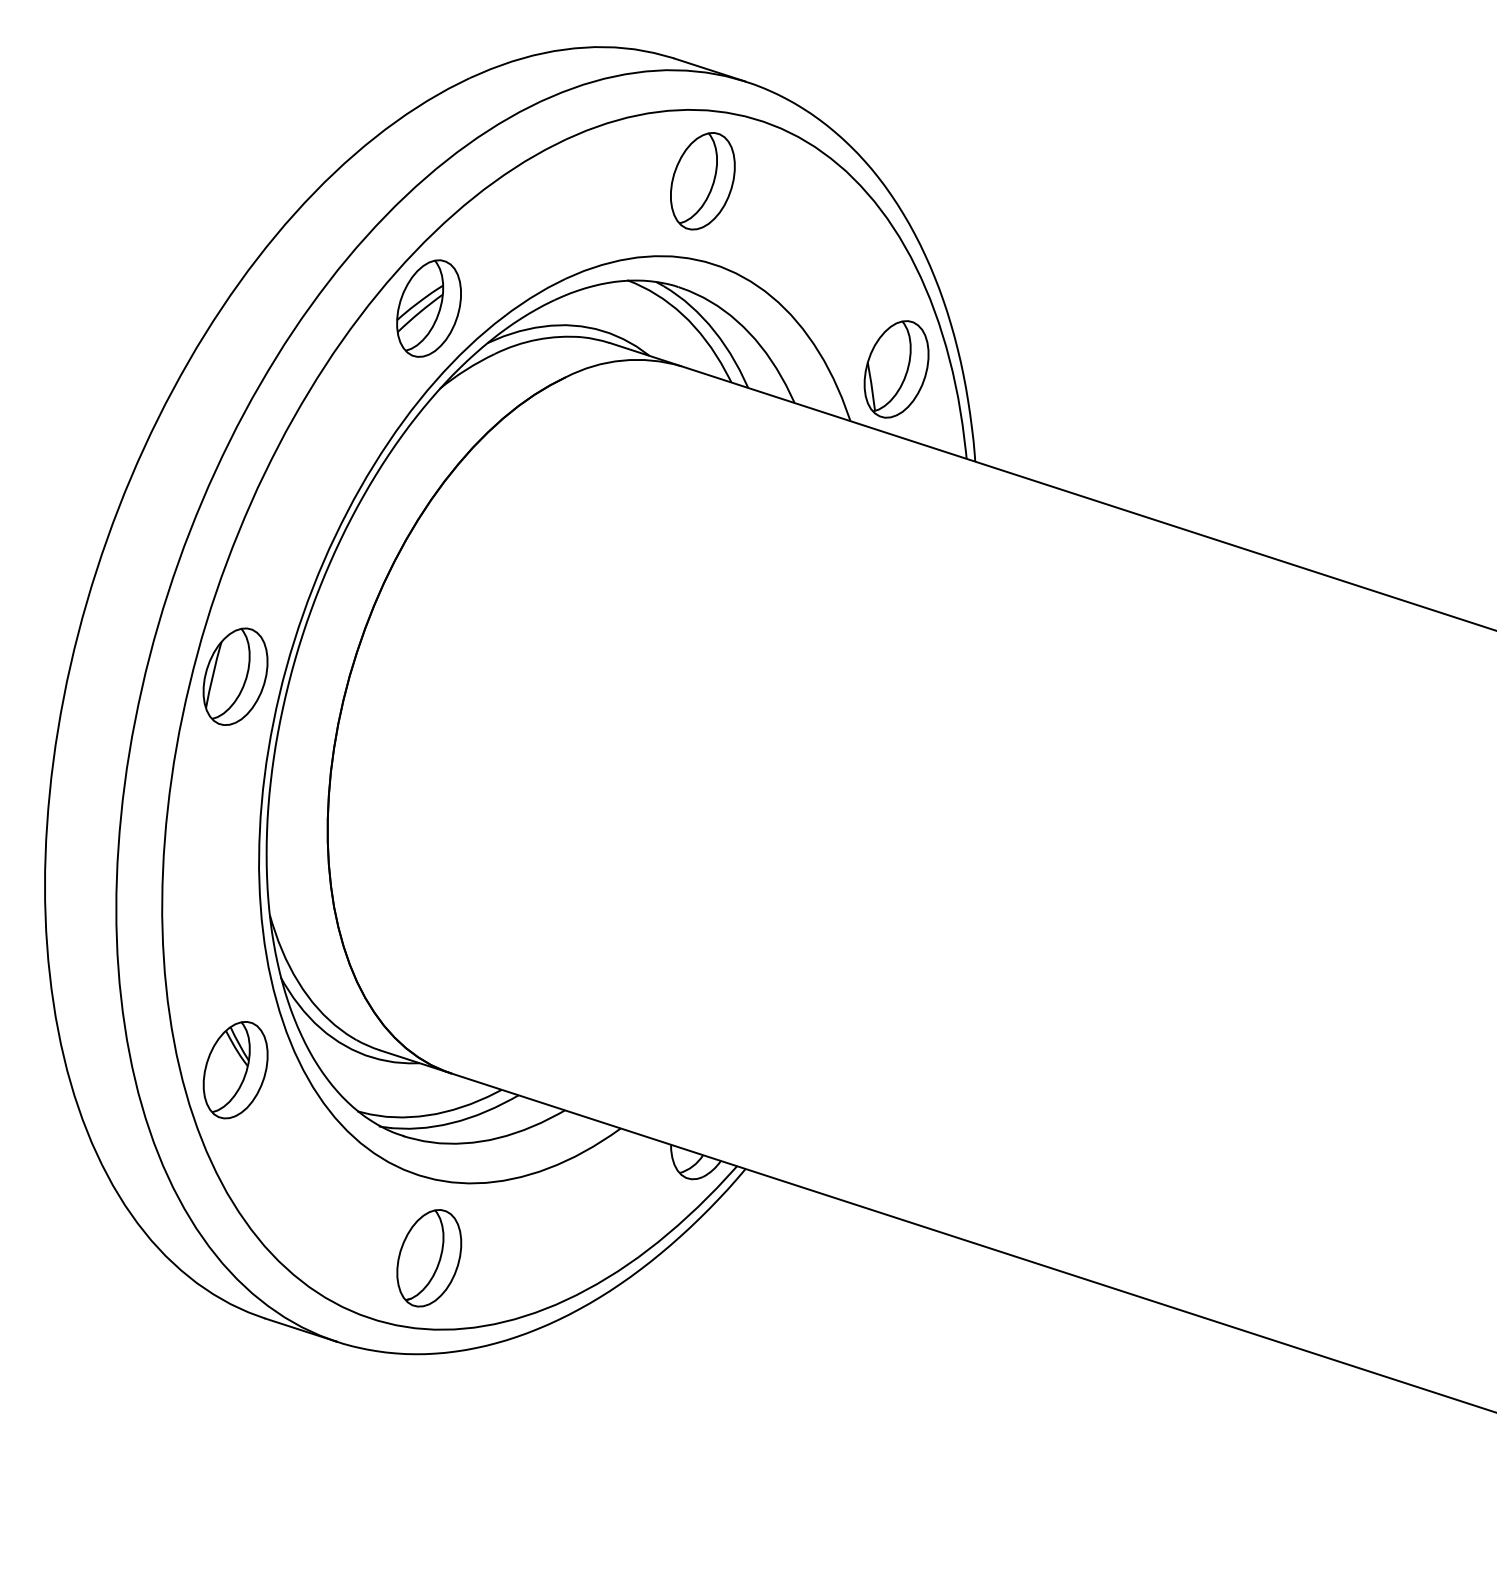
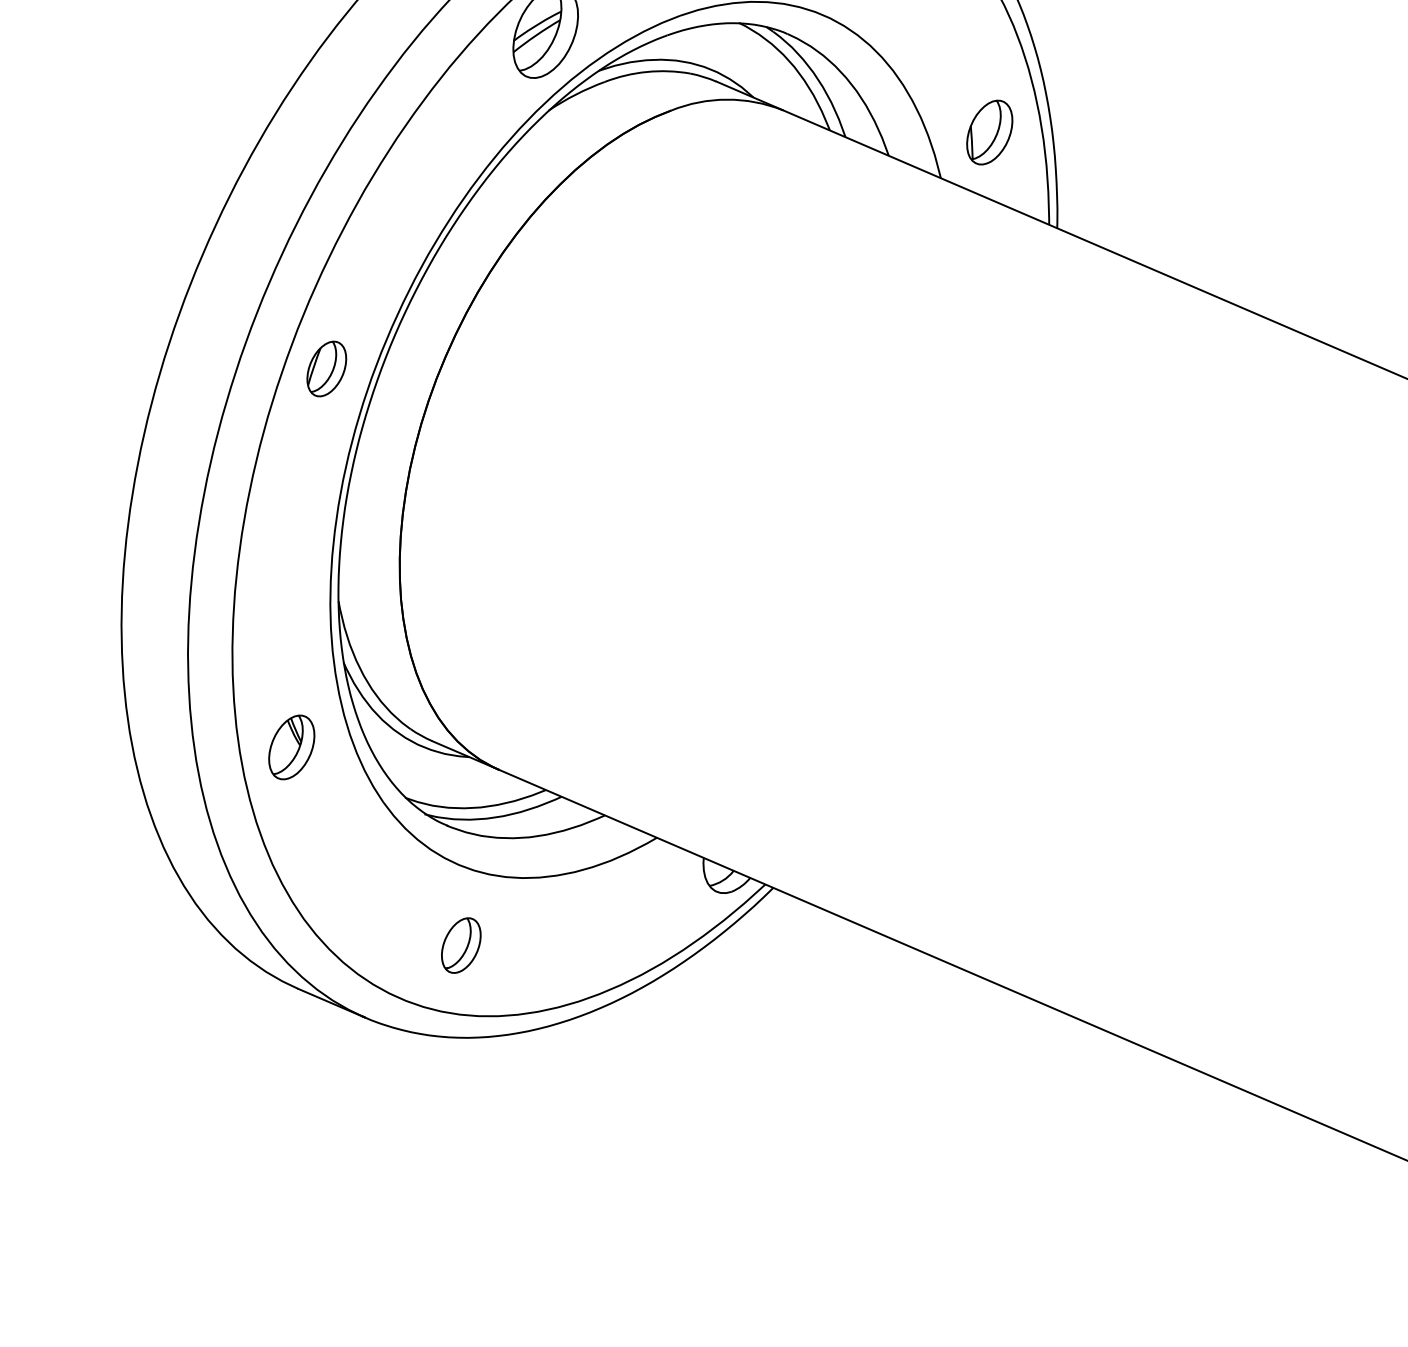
part: (896, 369) -> (989, 132), size x0.7
part: (235, 676) -> (326, 368), size x0.6
part: (235, 1070) -> (291, 747), size x0.7
part: (429, 1258) -> (461, 945), size x0.6

